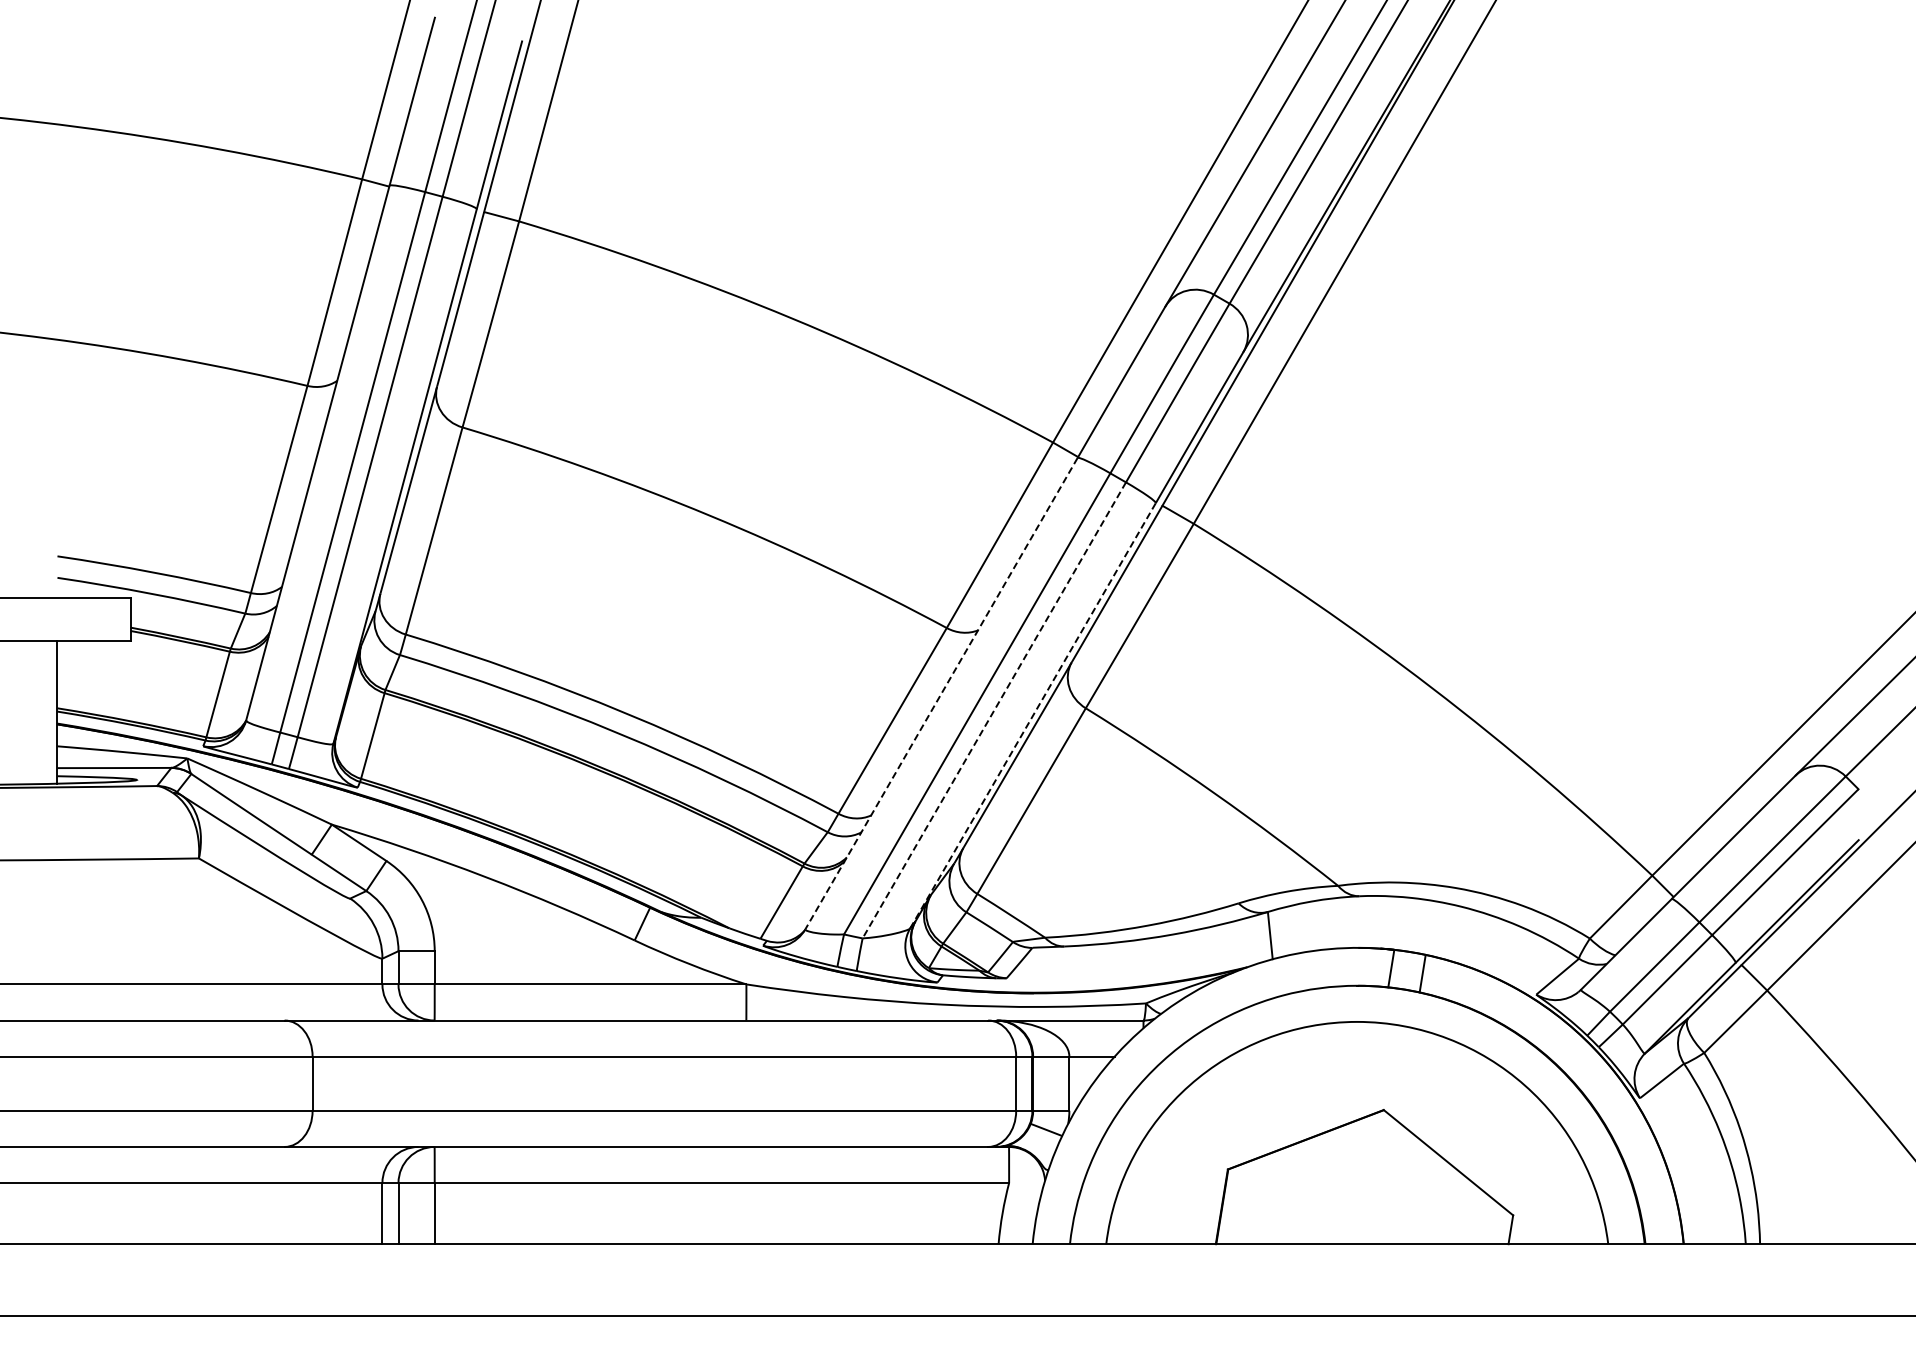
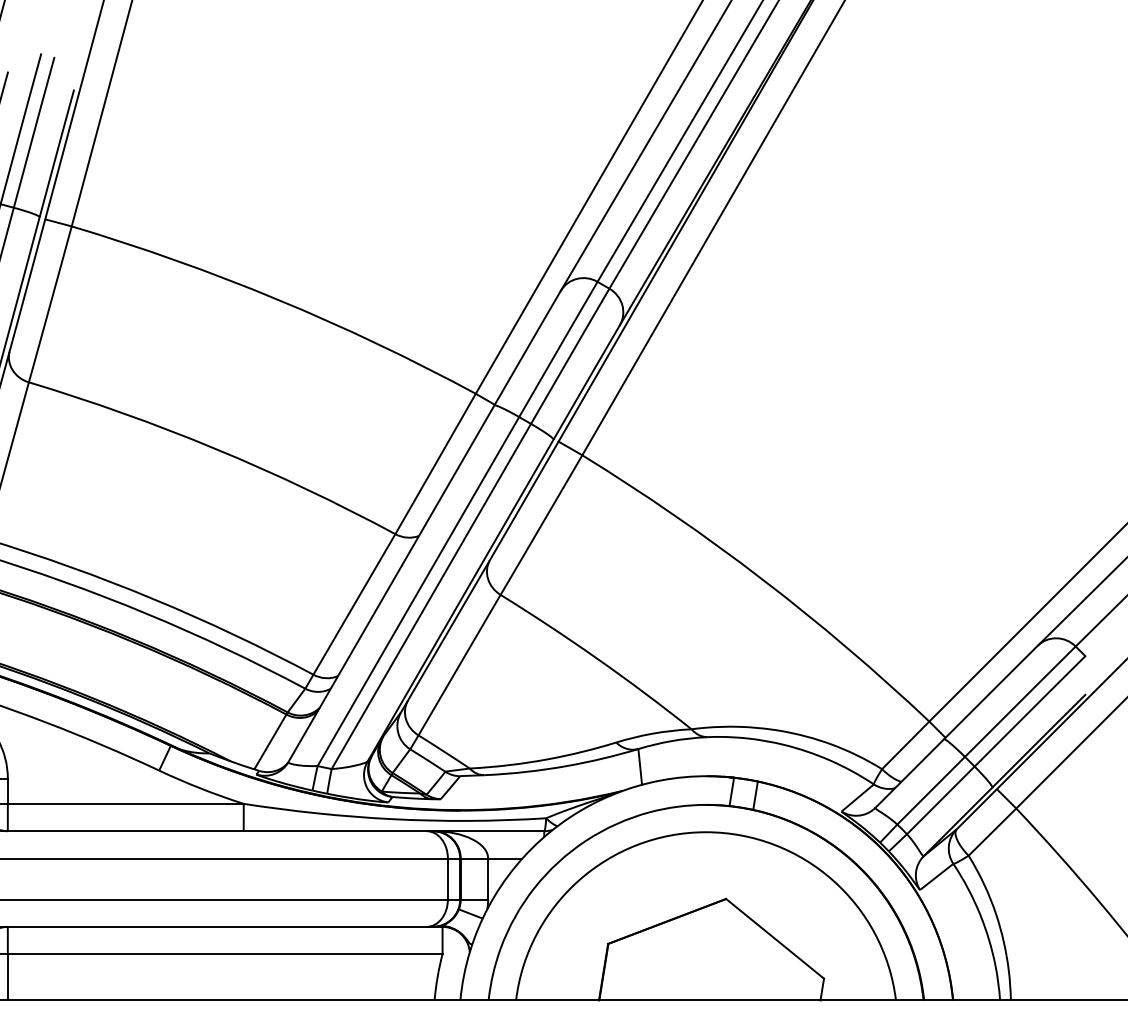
line: (941, 694) -> (391, 584), dashed -> solid
line: (994, 710) -> (431, 596), dashed -> solid
line: (1032, 715) -> (460, 600), dashed -> solid

